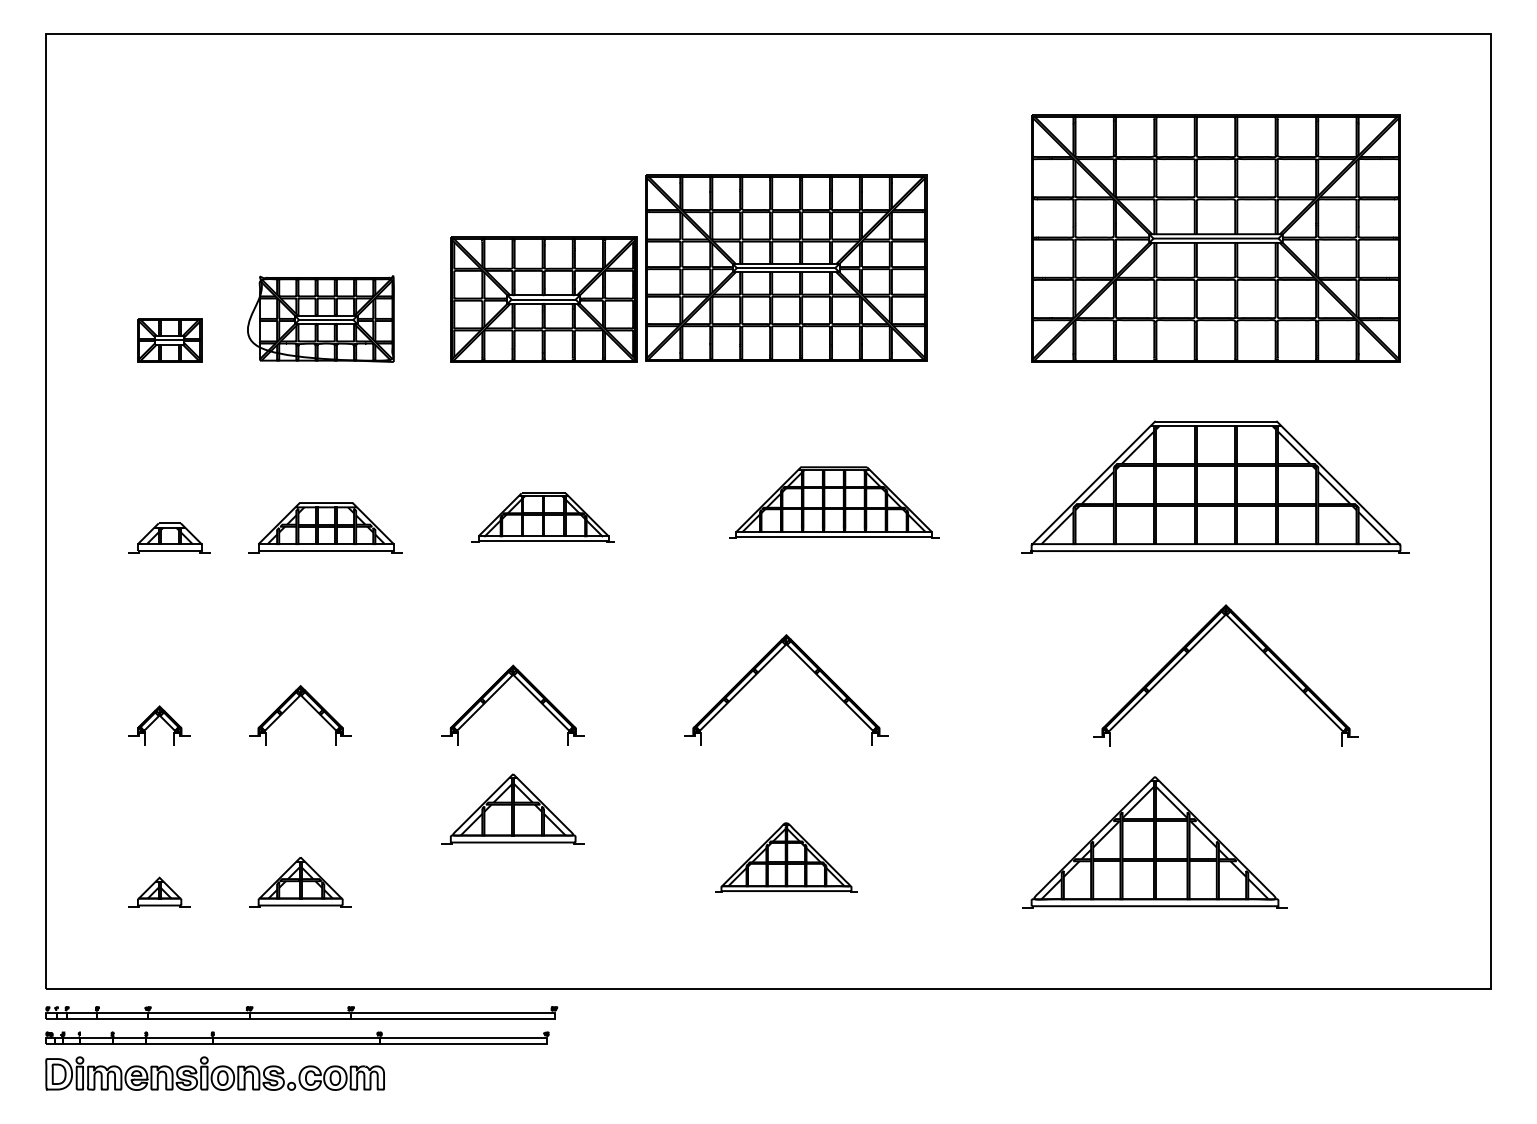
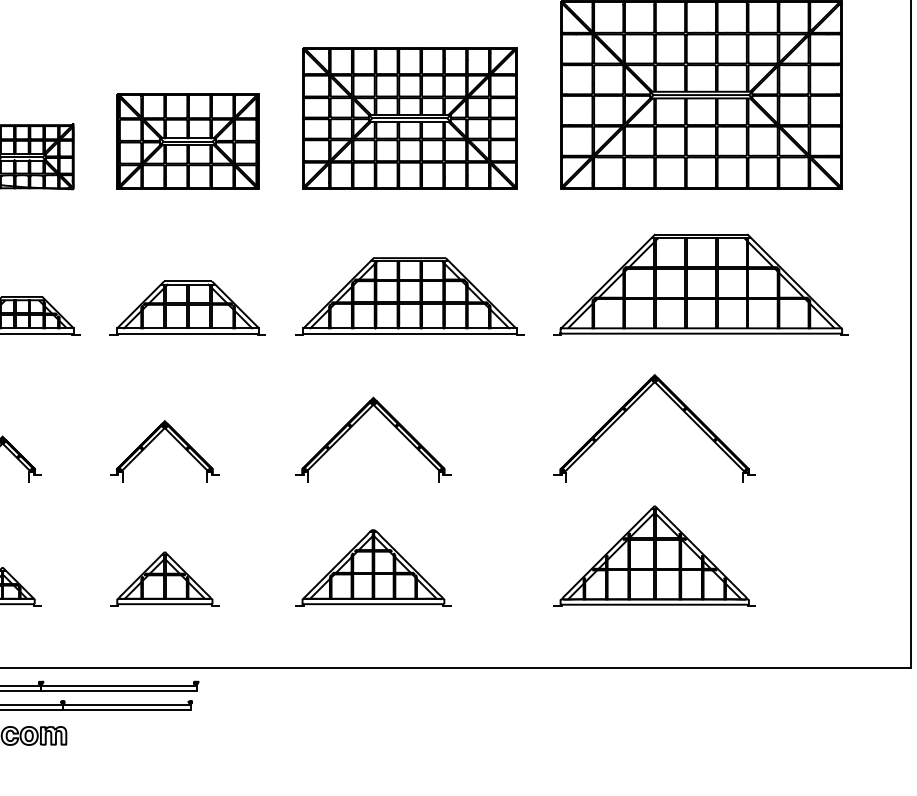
part: (786, 267) -> (410, 117), moved
part: (833, 502) -> (409, 296), size x1.43
part: (543, 517) -> (188, 307), size x1.43
part: (1196, 645) -> (632, 405), moved
part: (512, 808) -> (164, 578), moved
part: (786, 857) -> (373, 567), size x1.43

